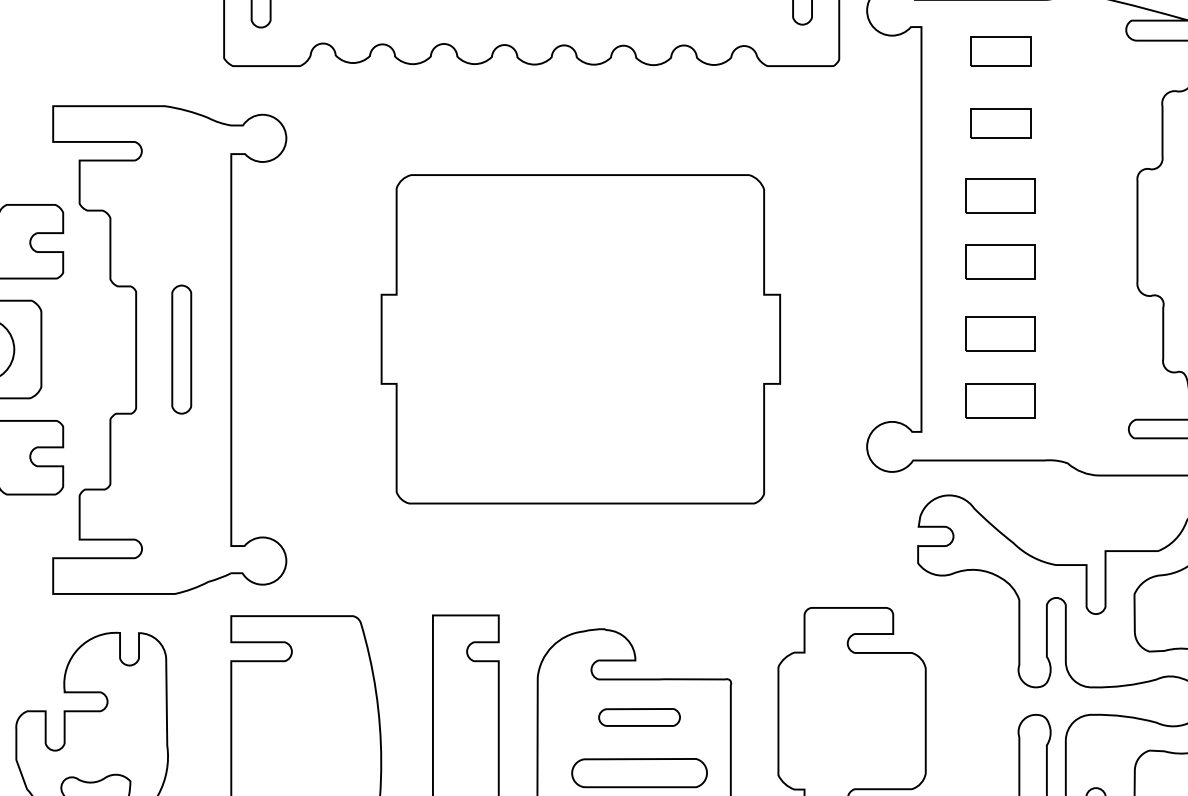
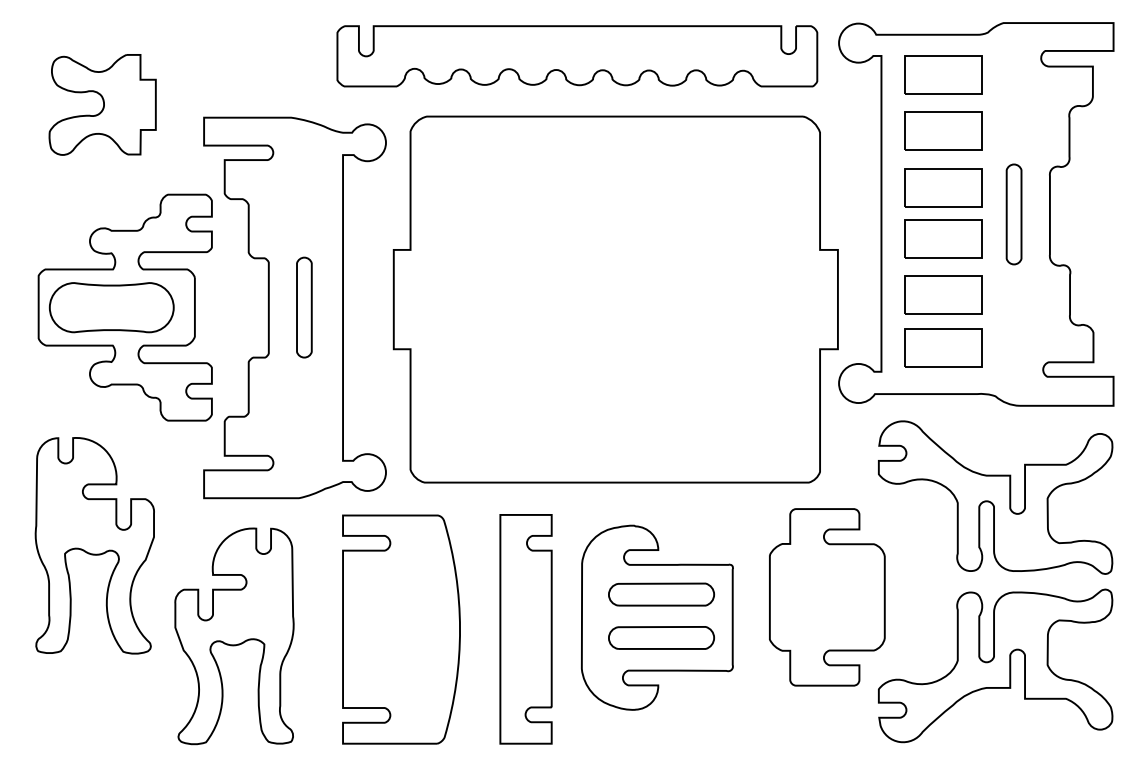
part: (1001, 50) -> (943, 74), size x1.67
part: (1001, 122) -> (943, 130), size x1.67
part: (1001, 195) -> (943, 187), size x1.43
part: (1090, 230) -> (1013, 214), added
part: (1001, 261) -> (943, 238), size x1.43
part: (1001, 332) -> (943, 294), size x1.43
part: (580, 339) -> (615, 299), size x1.43
part: (1001, 400) -> (943, 347), size x1.43
part: (639, 717) -> (661, 594), size x1.67

